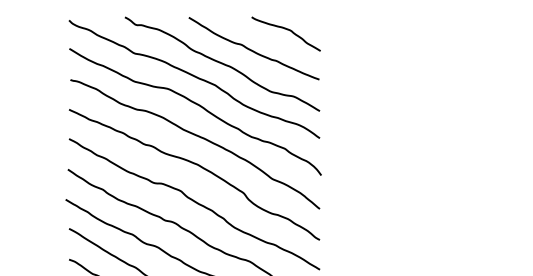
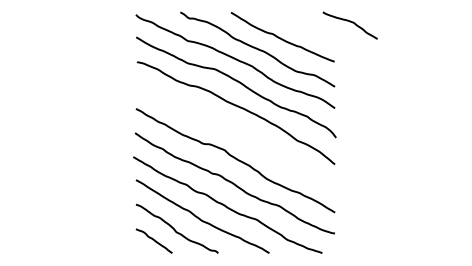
curve: (285, 30) -> (349, 22), moved
curve: (196, 166) -> (237, 130), removed

